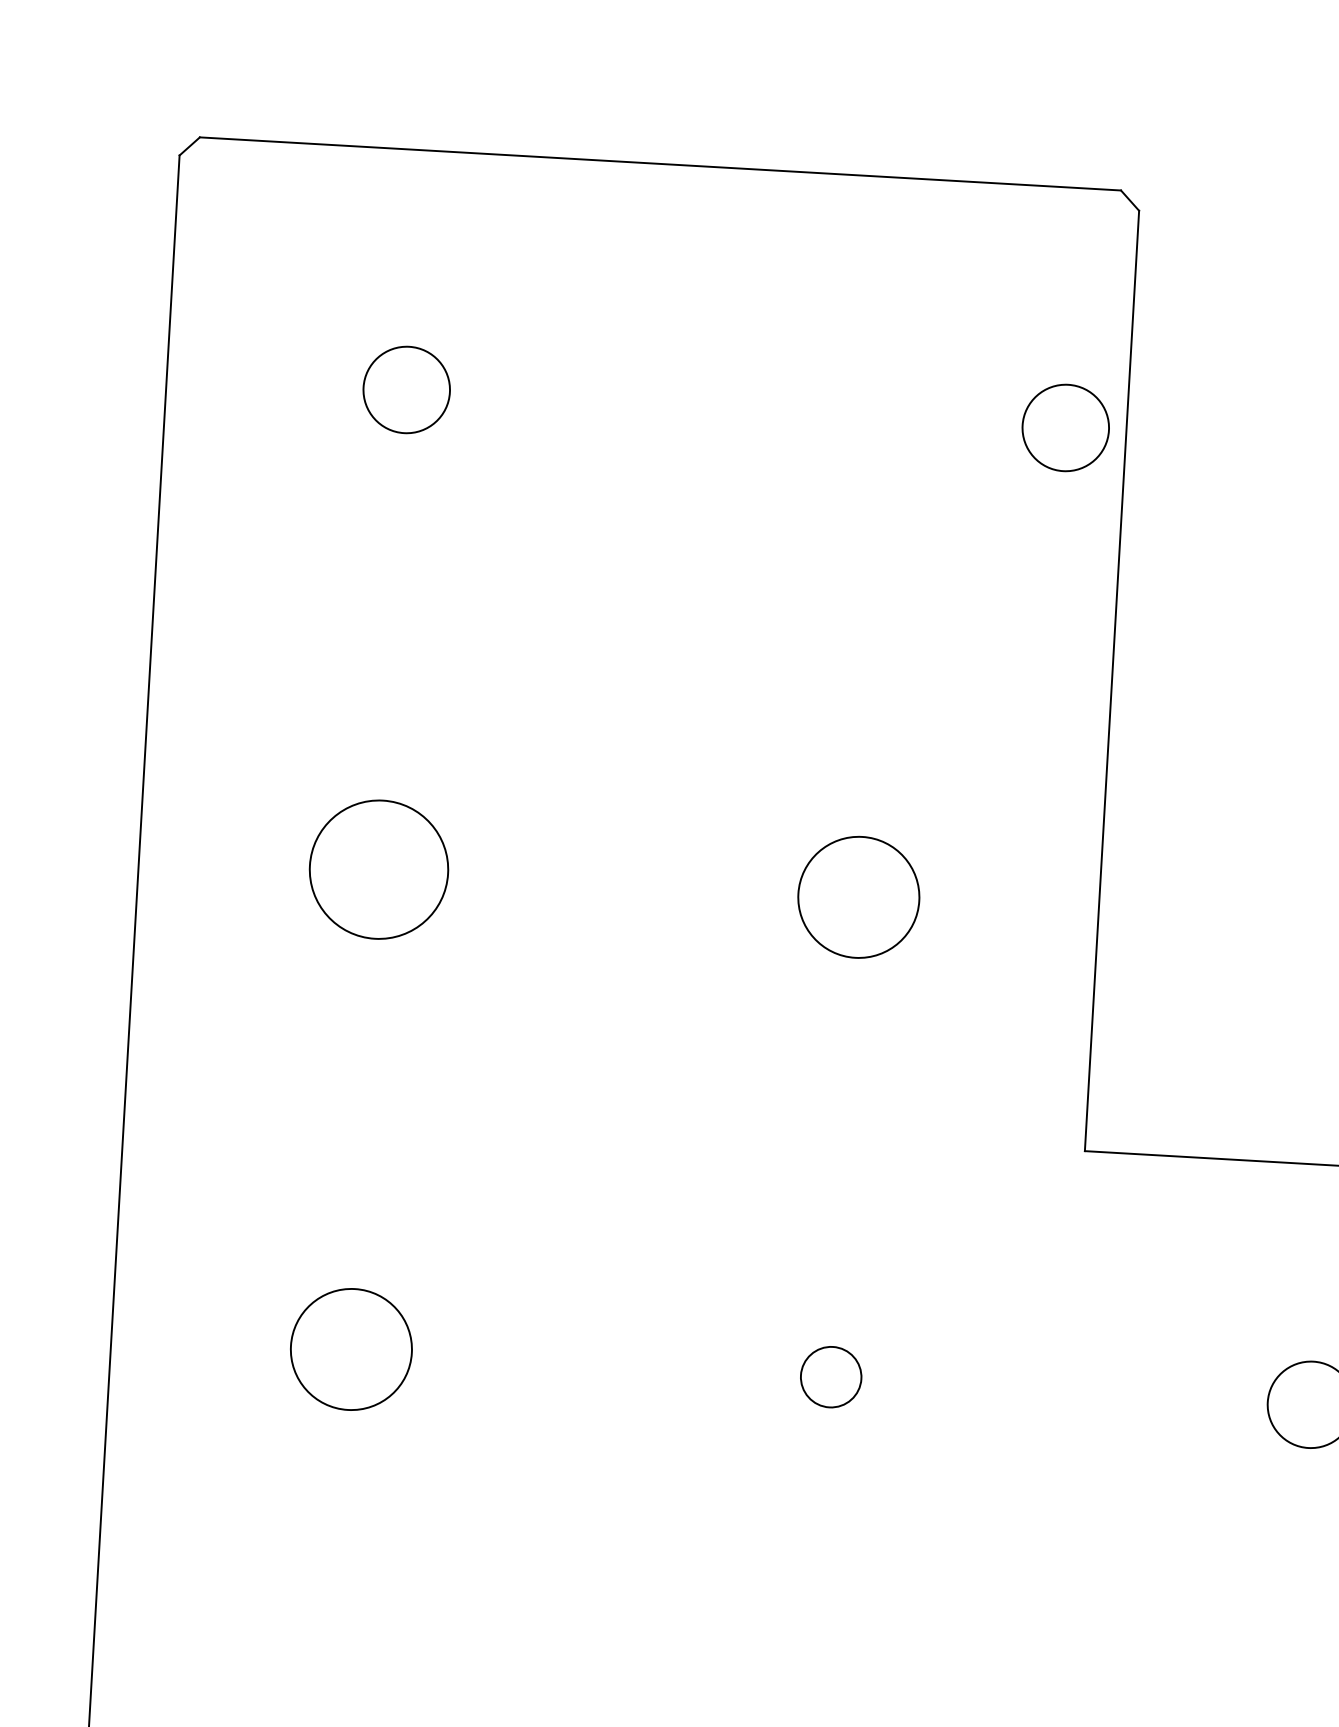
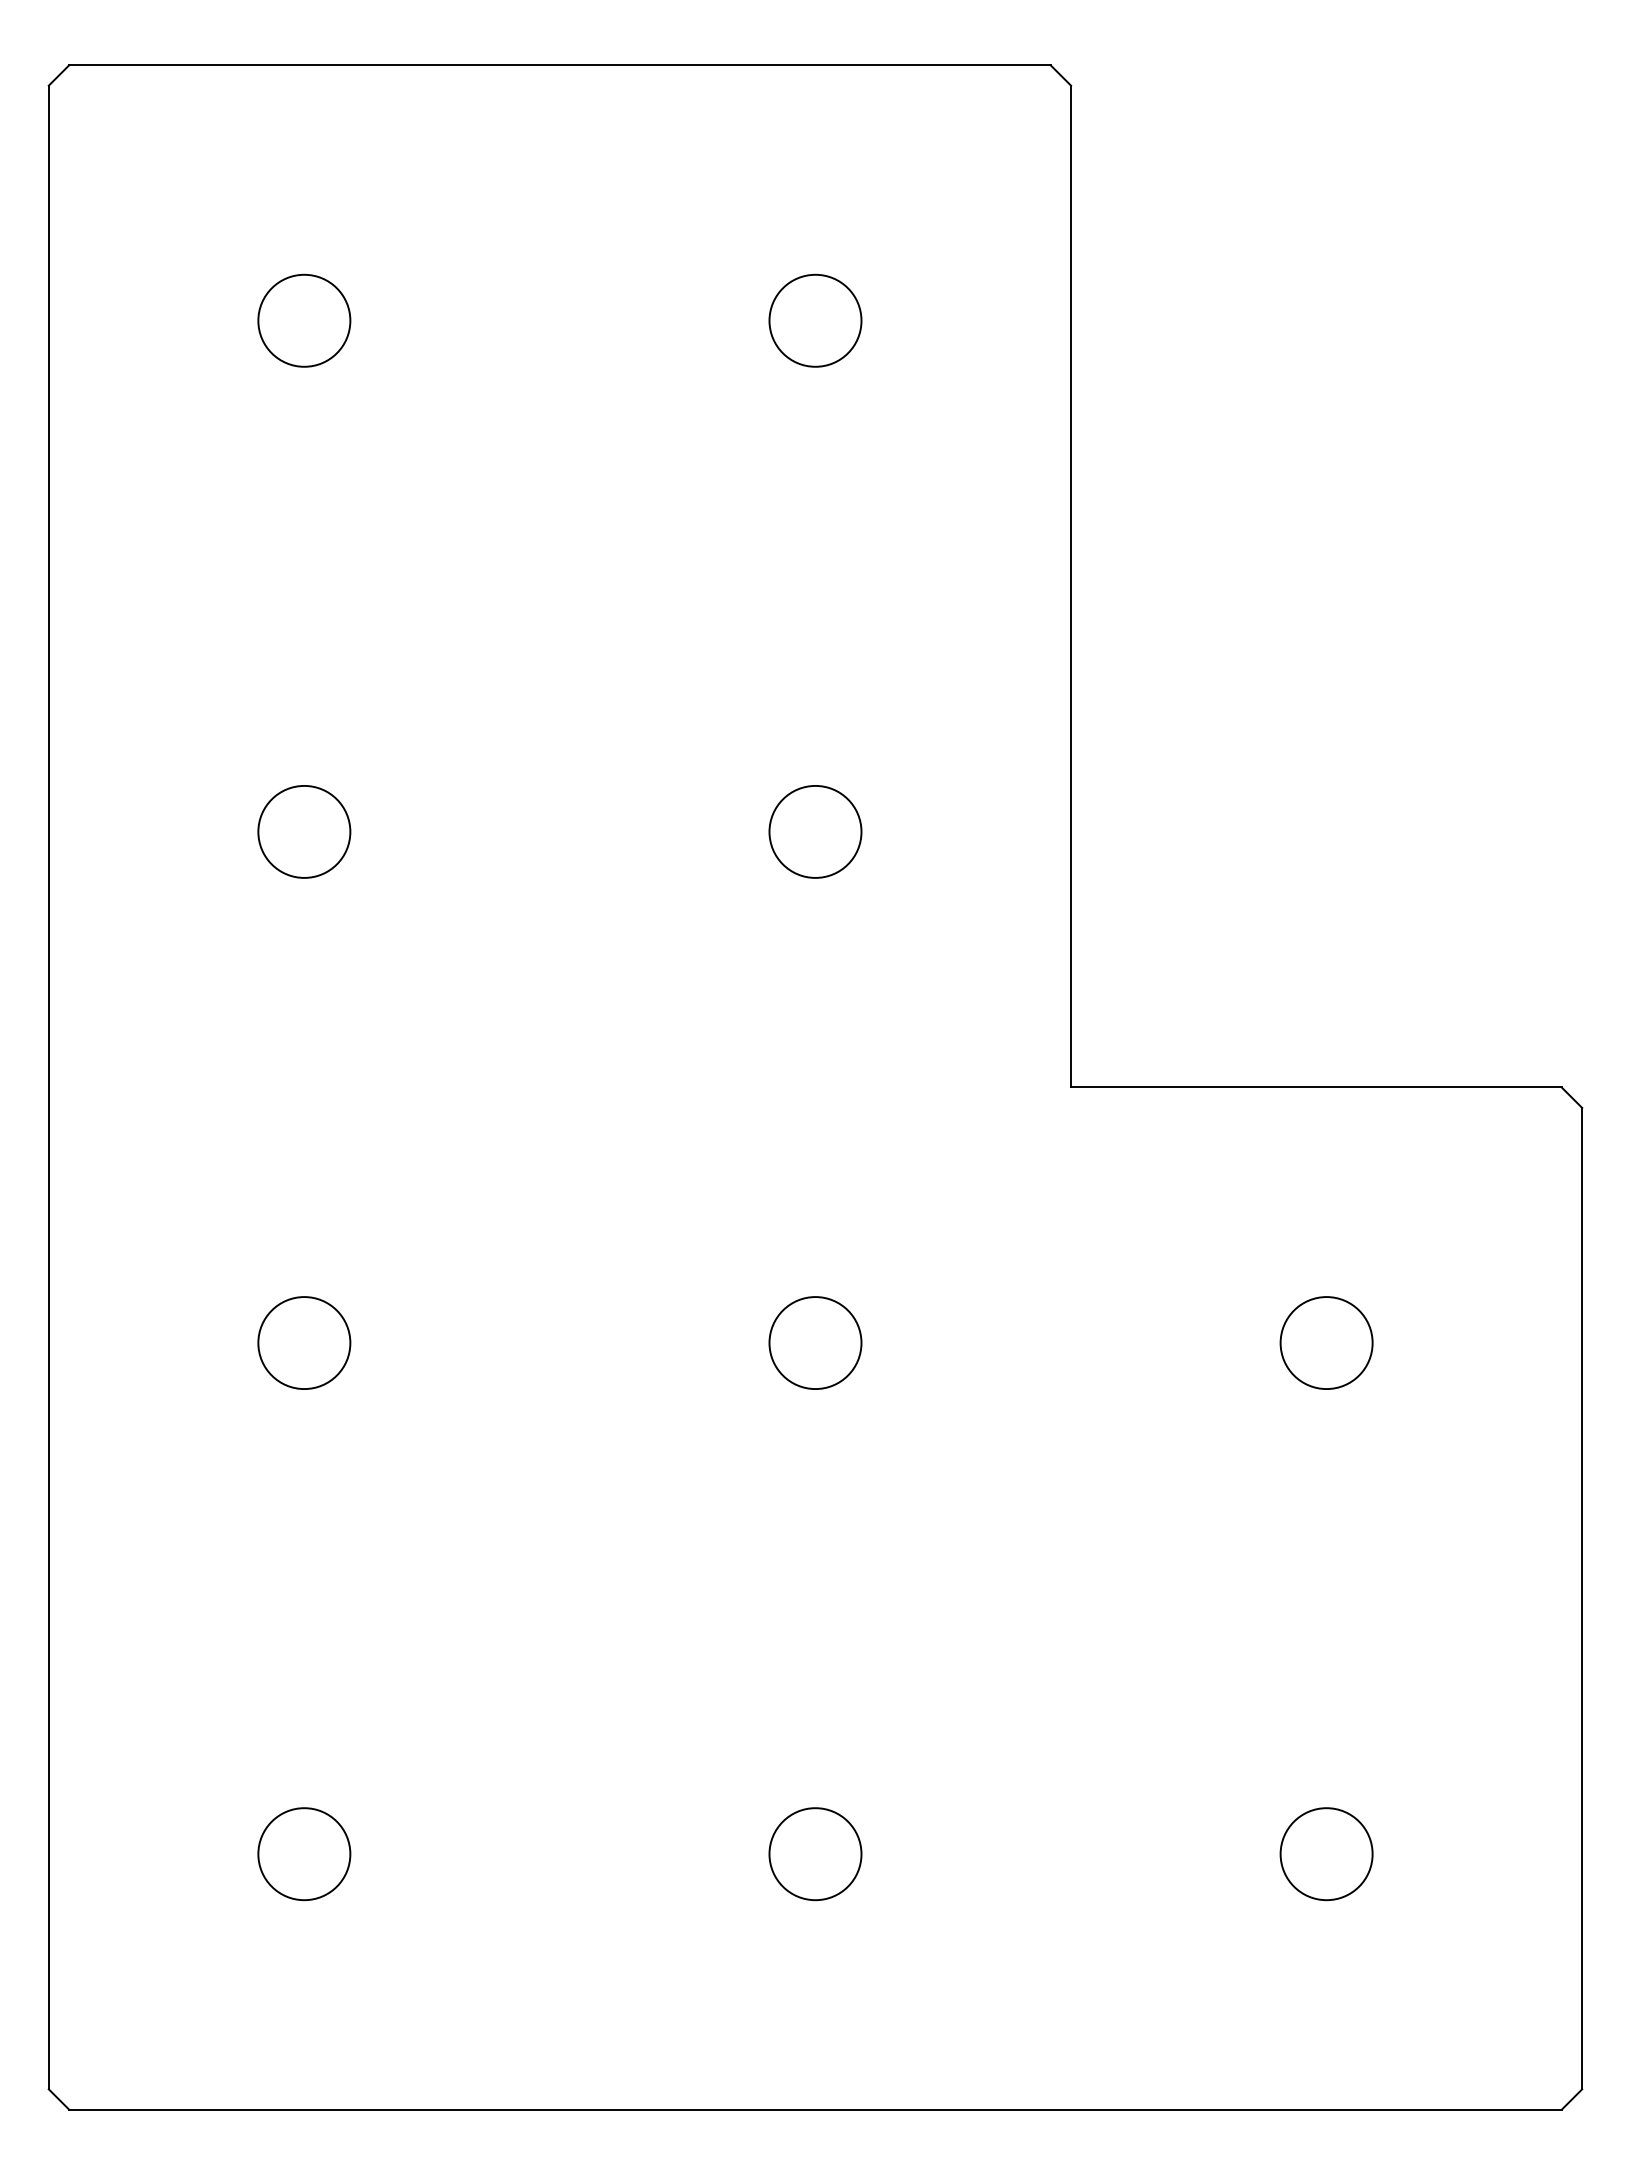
circle: (1065, 427) -> (815, 320), moved
circle: (379, 869) -> (304, 831), size x0.62
circle: (858, 897) -> (815, 831), size x0.71
circle: (351, 1349) -> (304, 1343), size x0.71
circle: (831, 1377) -> (815, 1343), size x1.43

